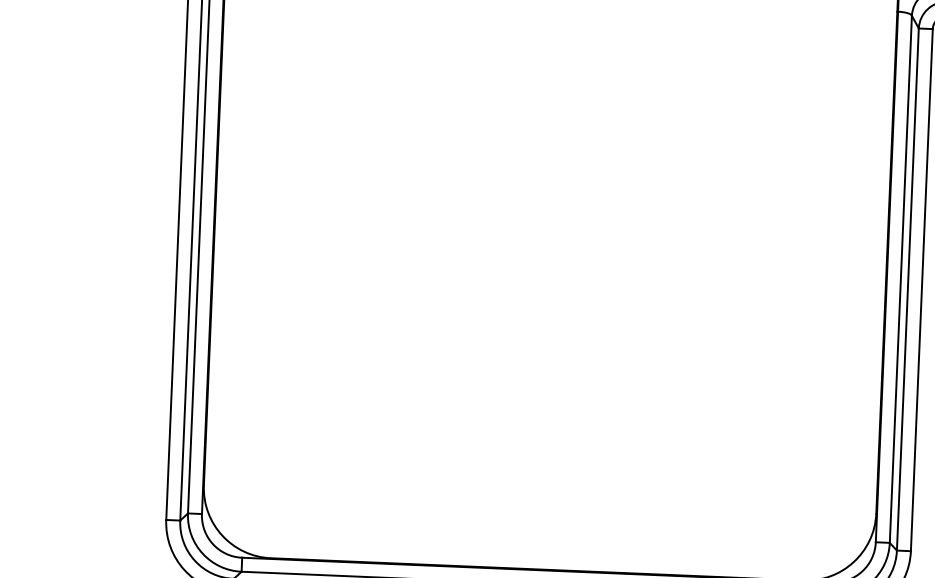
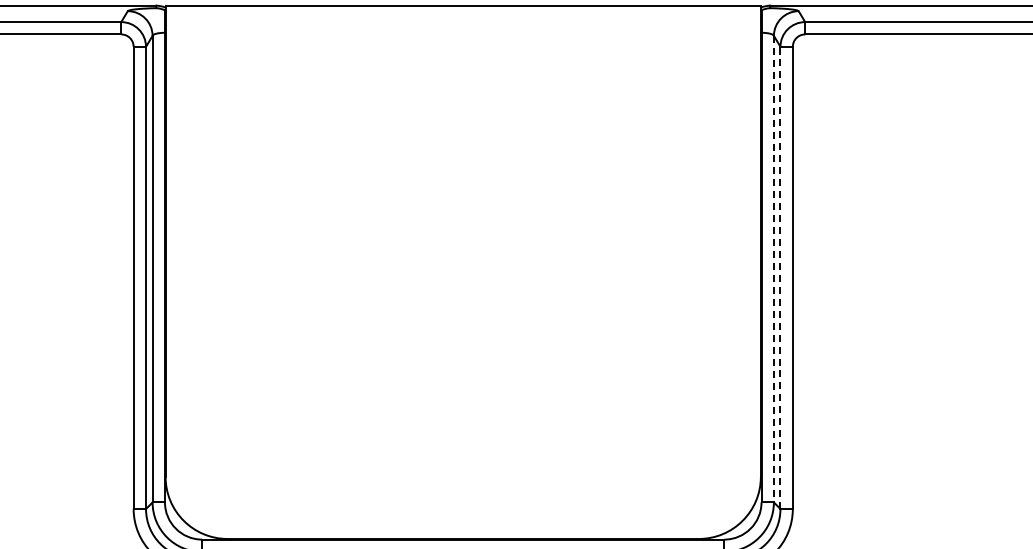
line: (900, 279) -> (773, 269), solid -> dashed
line: (907, 289) -> (780, 277), solid -> dashed

